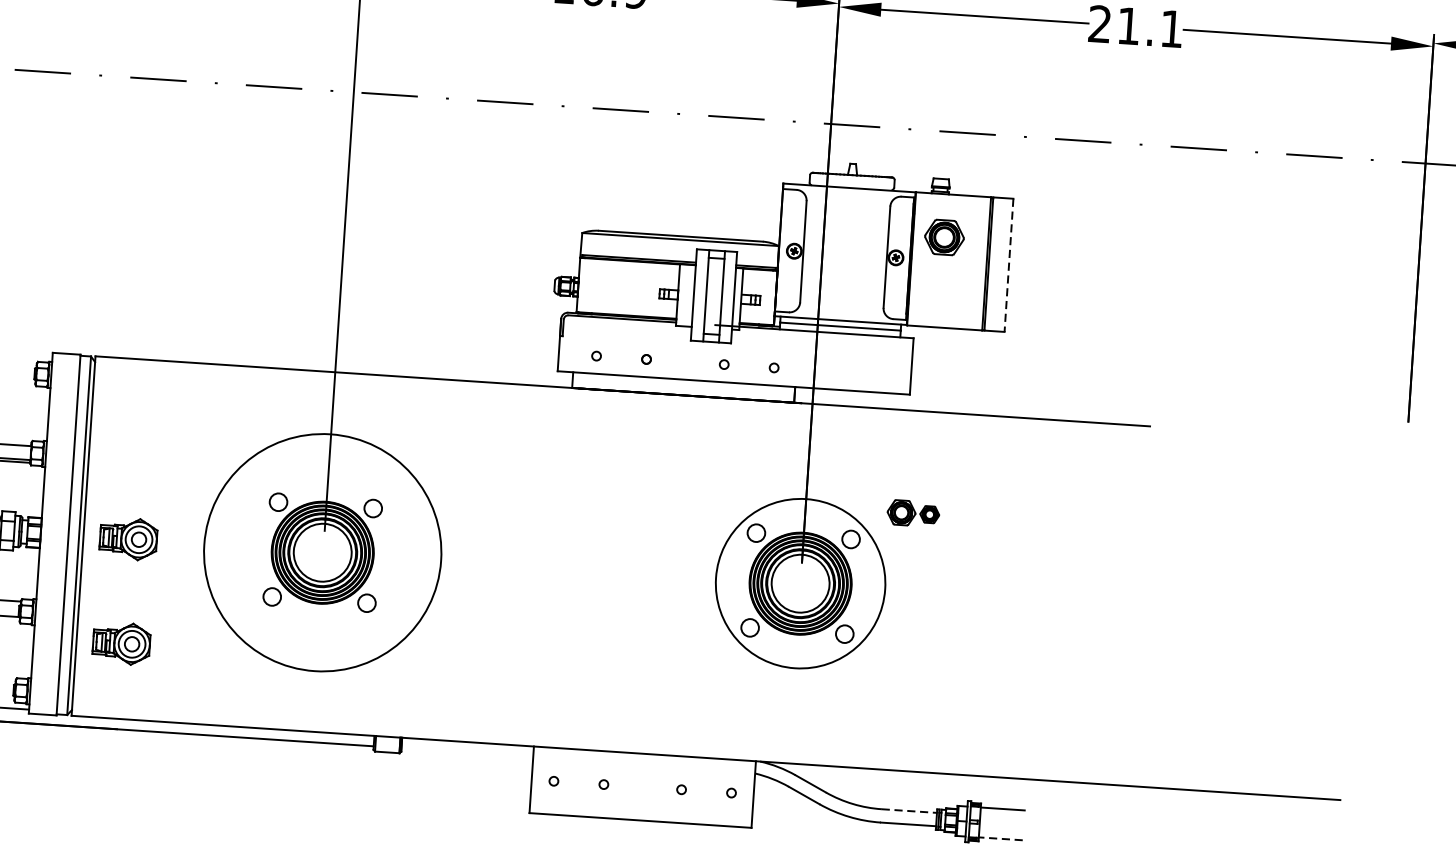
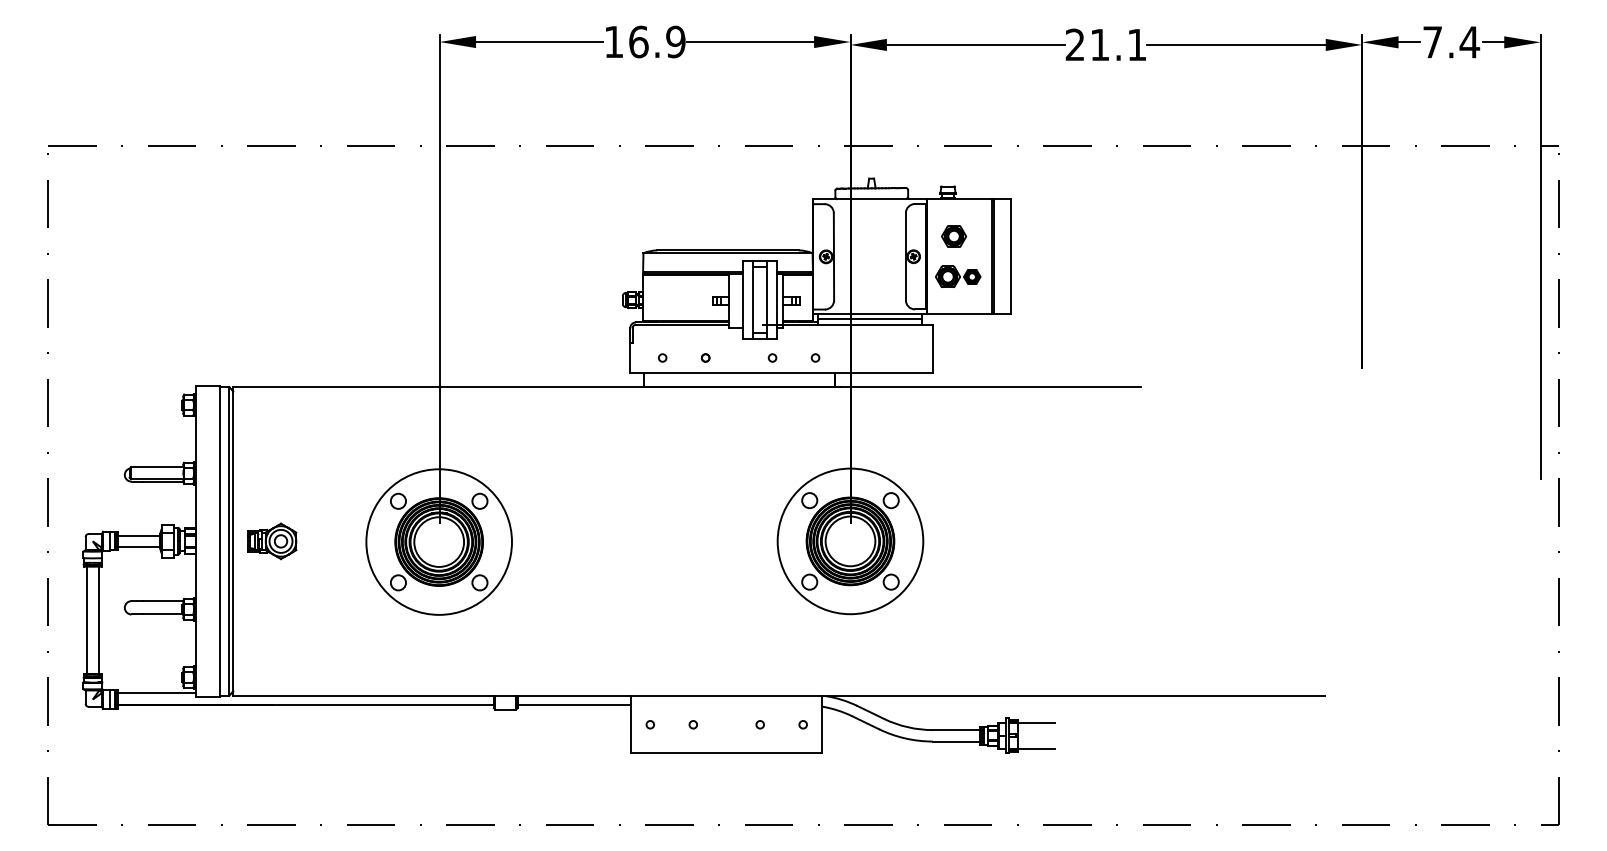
part: (943, 237) -> (953, 236), size x0.71
line: (1008, 266) -> (1010, 257), dashed -> solid
part: (913, 513) -> (958, 276), moved
circle: (323, 552) -> (439, 541), size x0.71
part: (122, 643) -> (272, 631), removed
line: (467, 753) -> (574, 705), added
line: (909, 811) -> (956, 730), dashed -> solid
line: (1000, 838) -> (1036, 748), dashed -> solid

